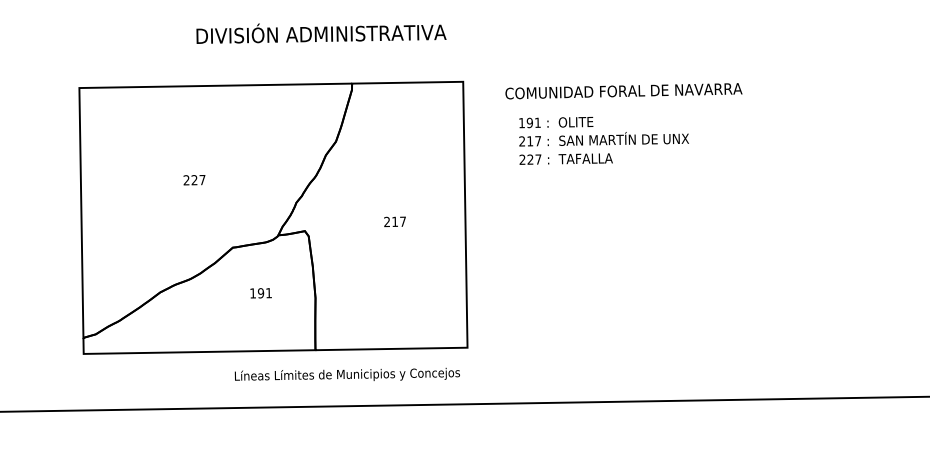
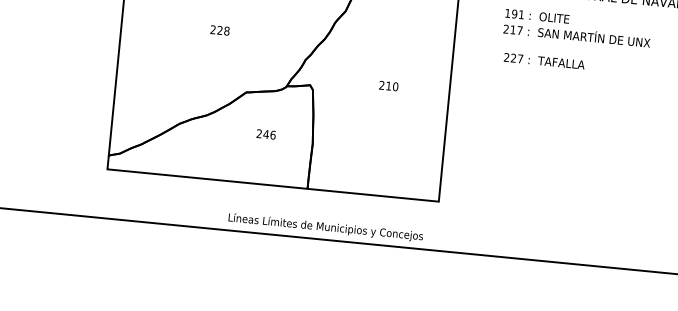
text: (565, 158) -> (543, 60), moved
text: (202, 179) -> (226, 30), 227 -> 228
text: (403, 221) -> (396, 86), 217 -> 210
text: (261, 293) -> (266, 134), 191 -> 246
text: (346, 373) -> (325, 226), moved

